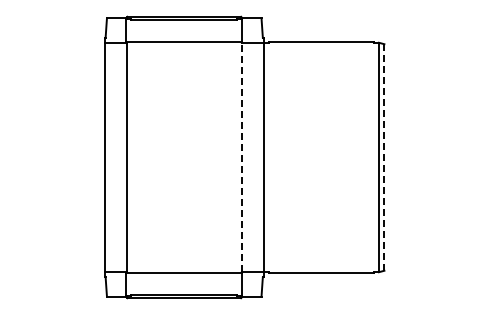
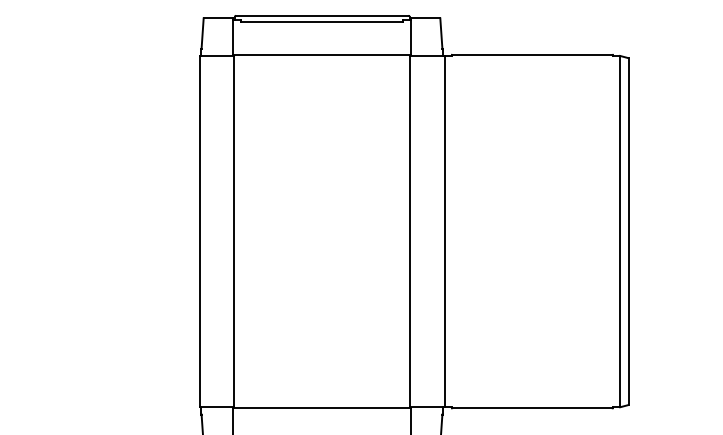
line: (241, 157) -> (409, 231), dashed -> solid
line: (384, 157) -> (628, 231), dashed -> solid

